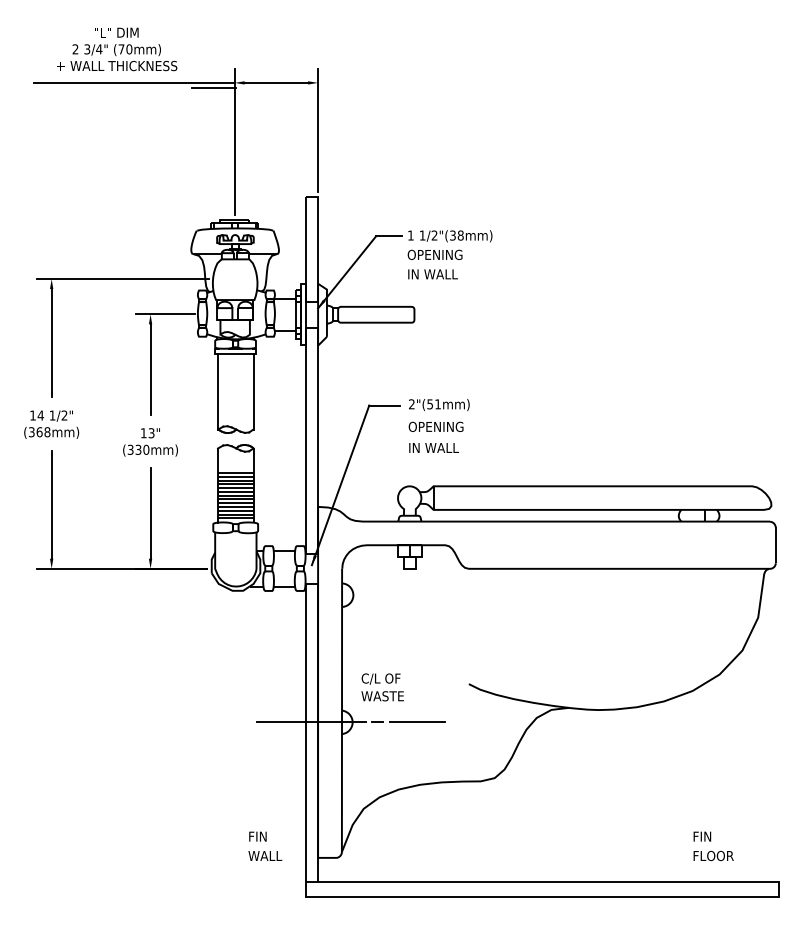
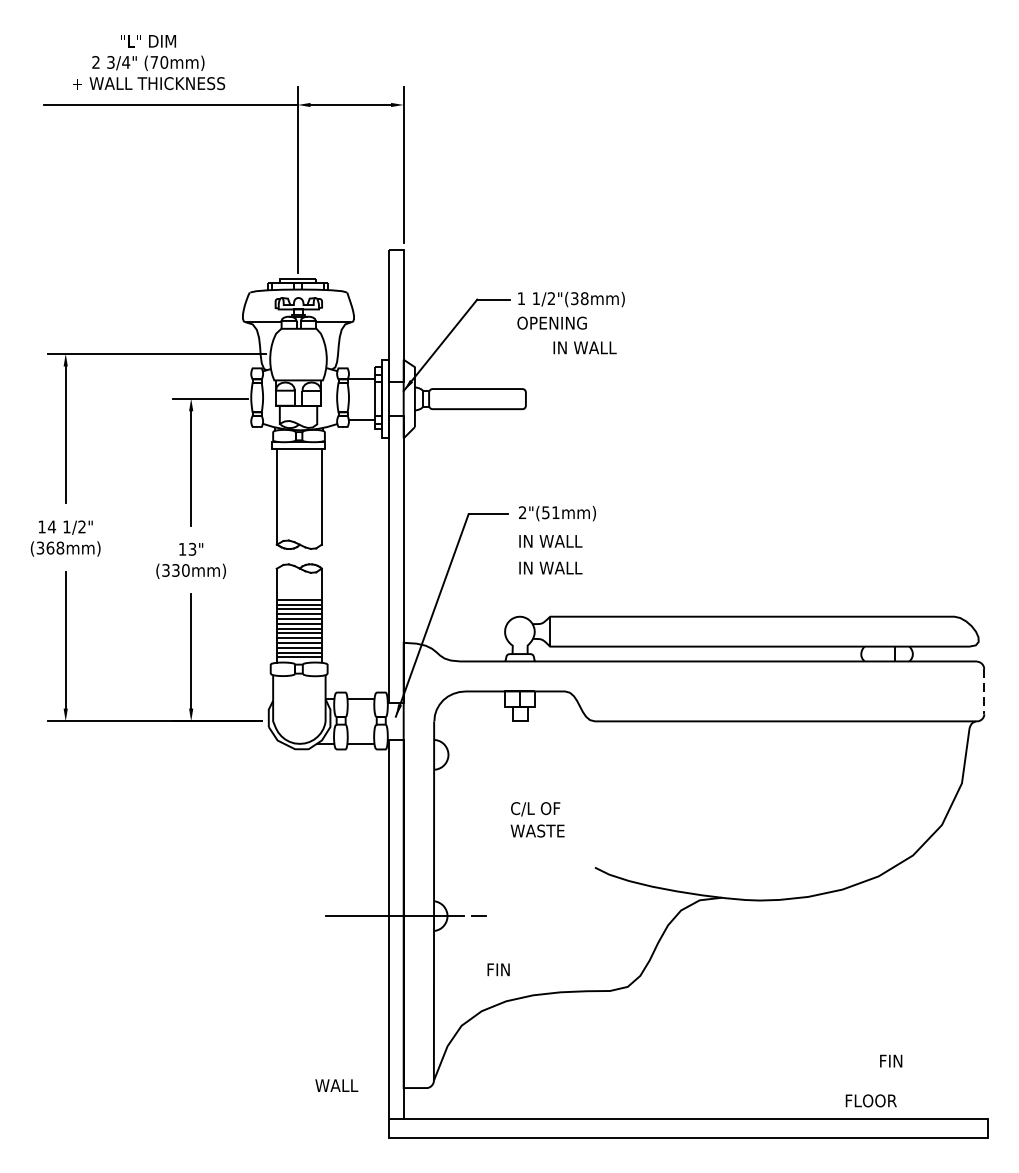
line: (213, 87) -> (271, 110), removed
text: (432, 274) -> (584, 348), moved
text: (435, 426) -> (552, 540), OPENING -> IN WALL
line: (775, 545) -> (983, 691), solid -> dashed
text: (382, 687) -> (537, 819), moved
line: (416, 722) -> (528, 916), removed
text: (257, 836) -> (498, 969), moved
text: (713, 855) -> (871, 1100), moved

